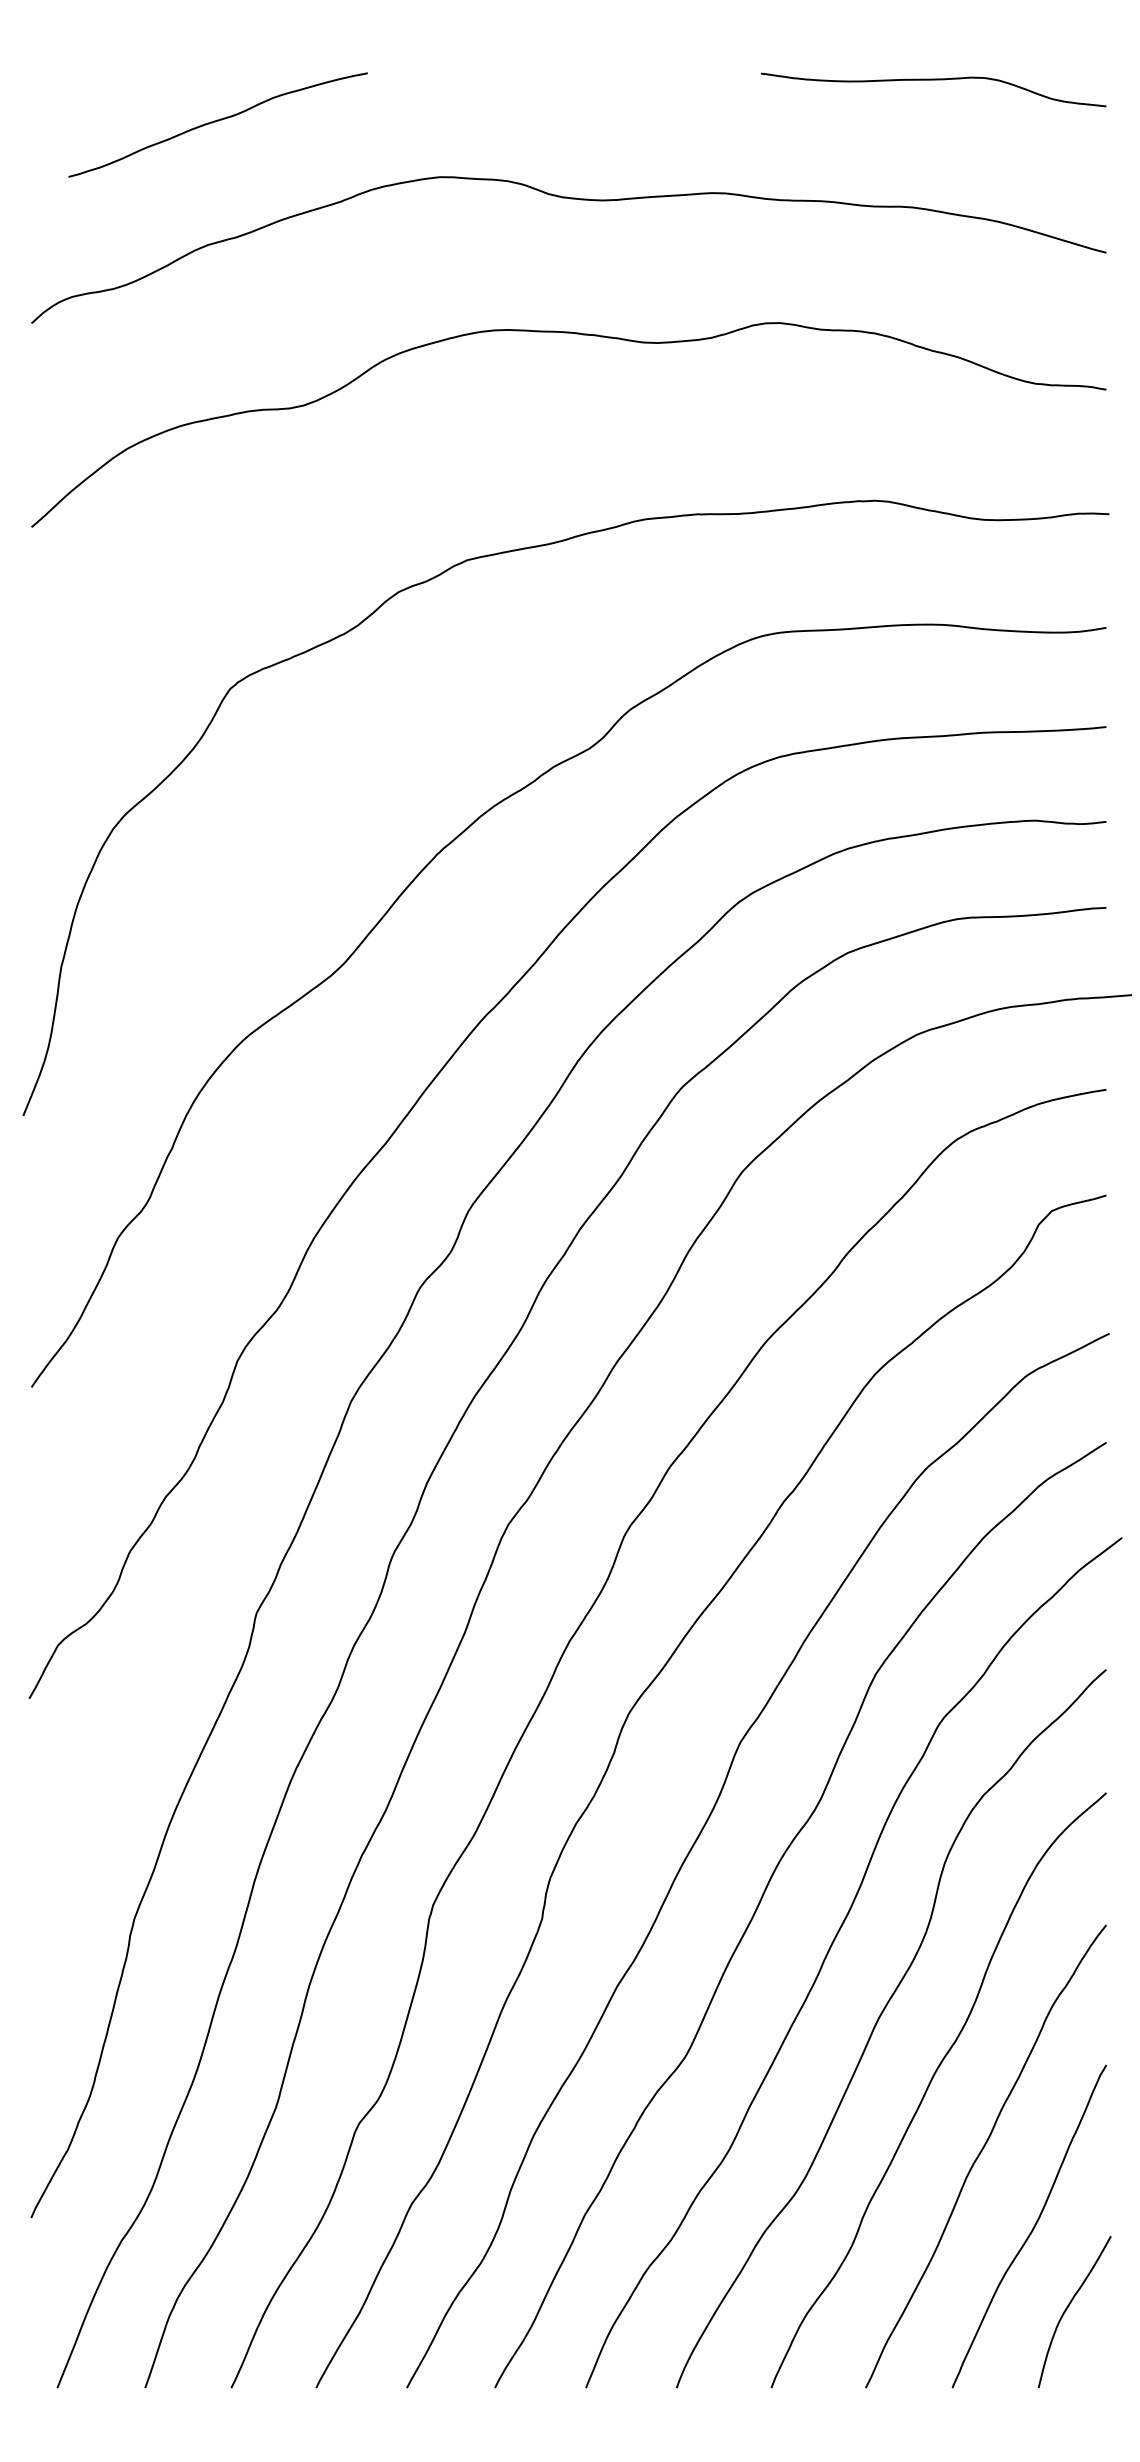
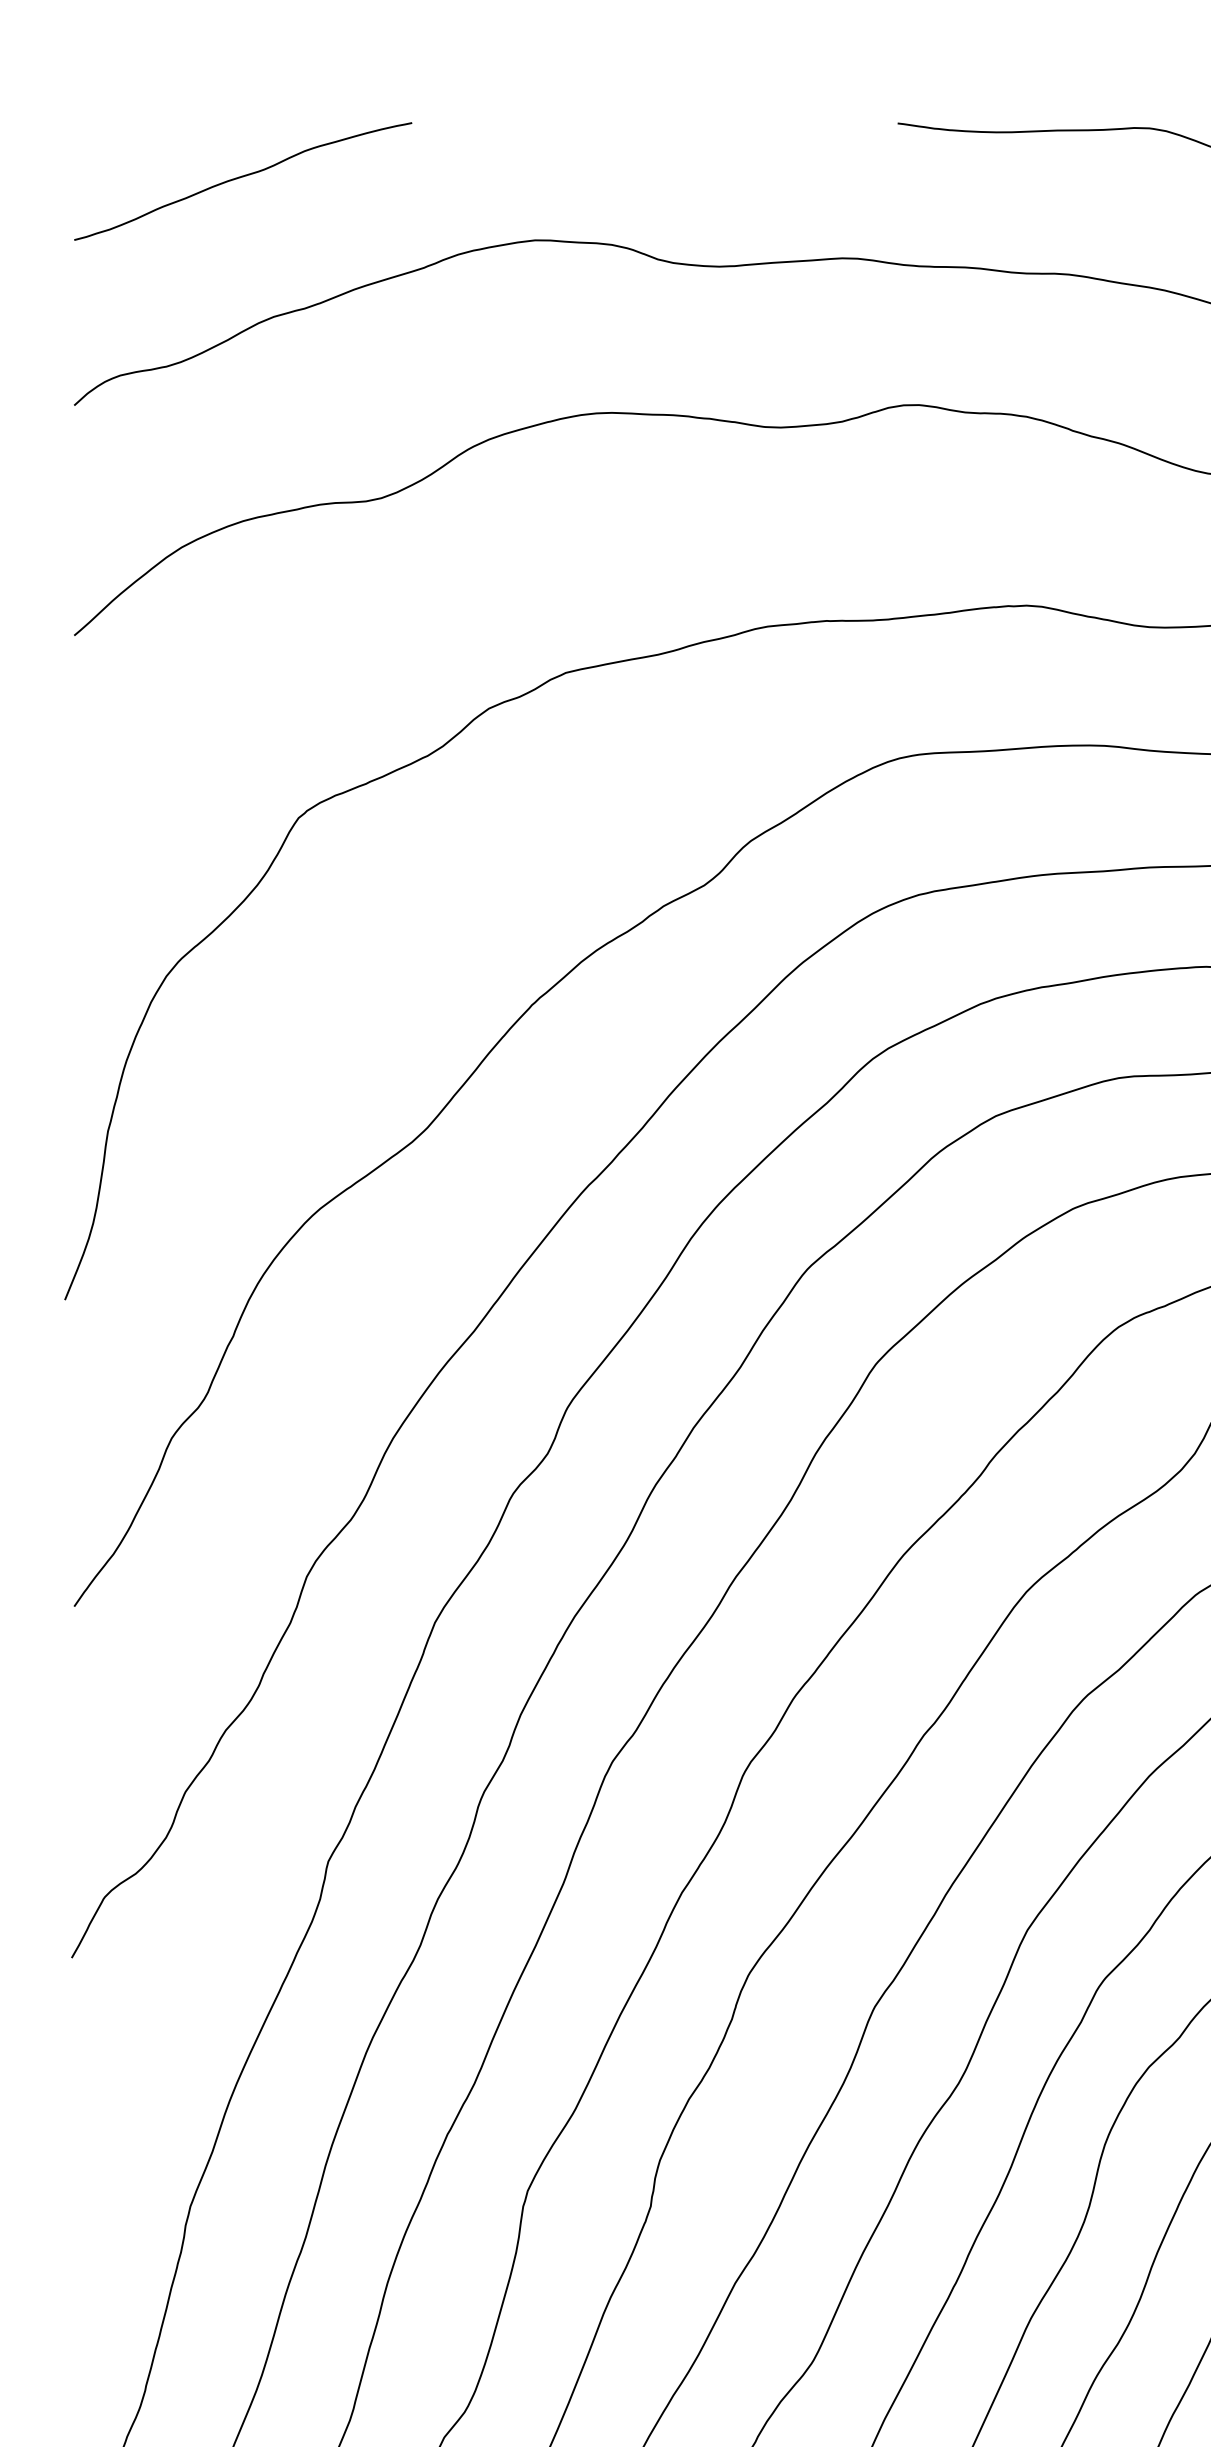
curve: (215, 122) -> (240, 178), moved

